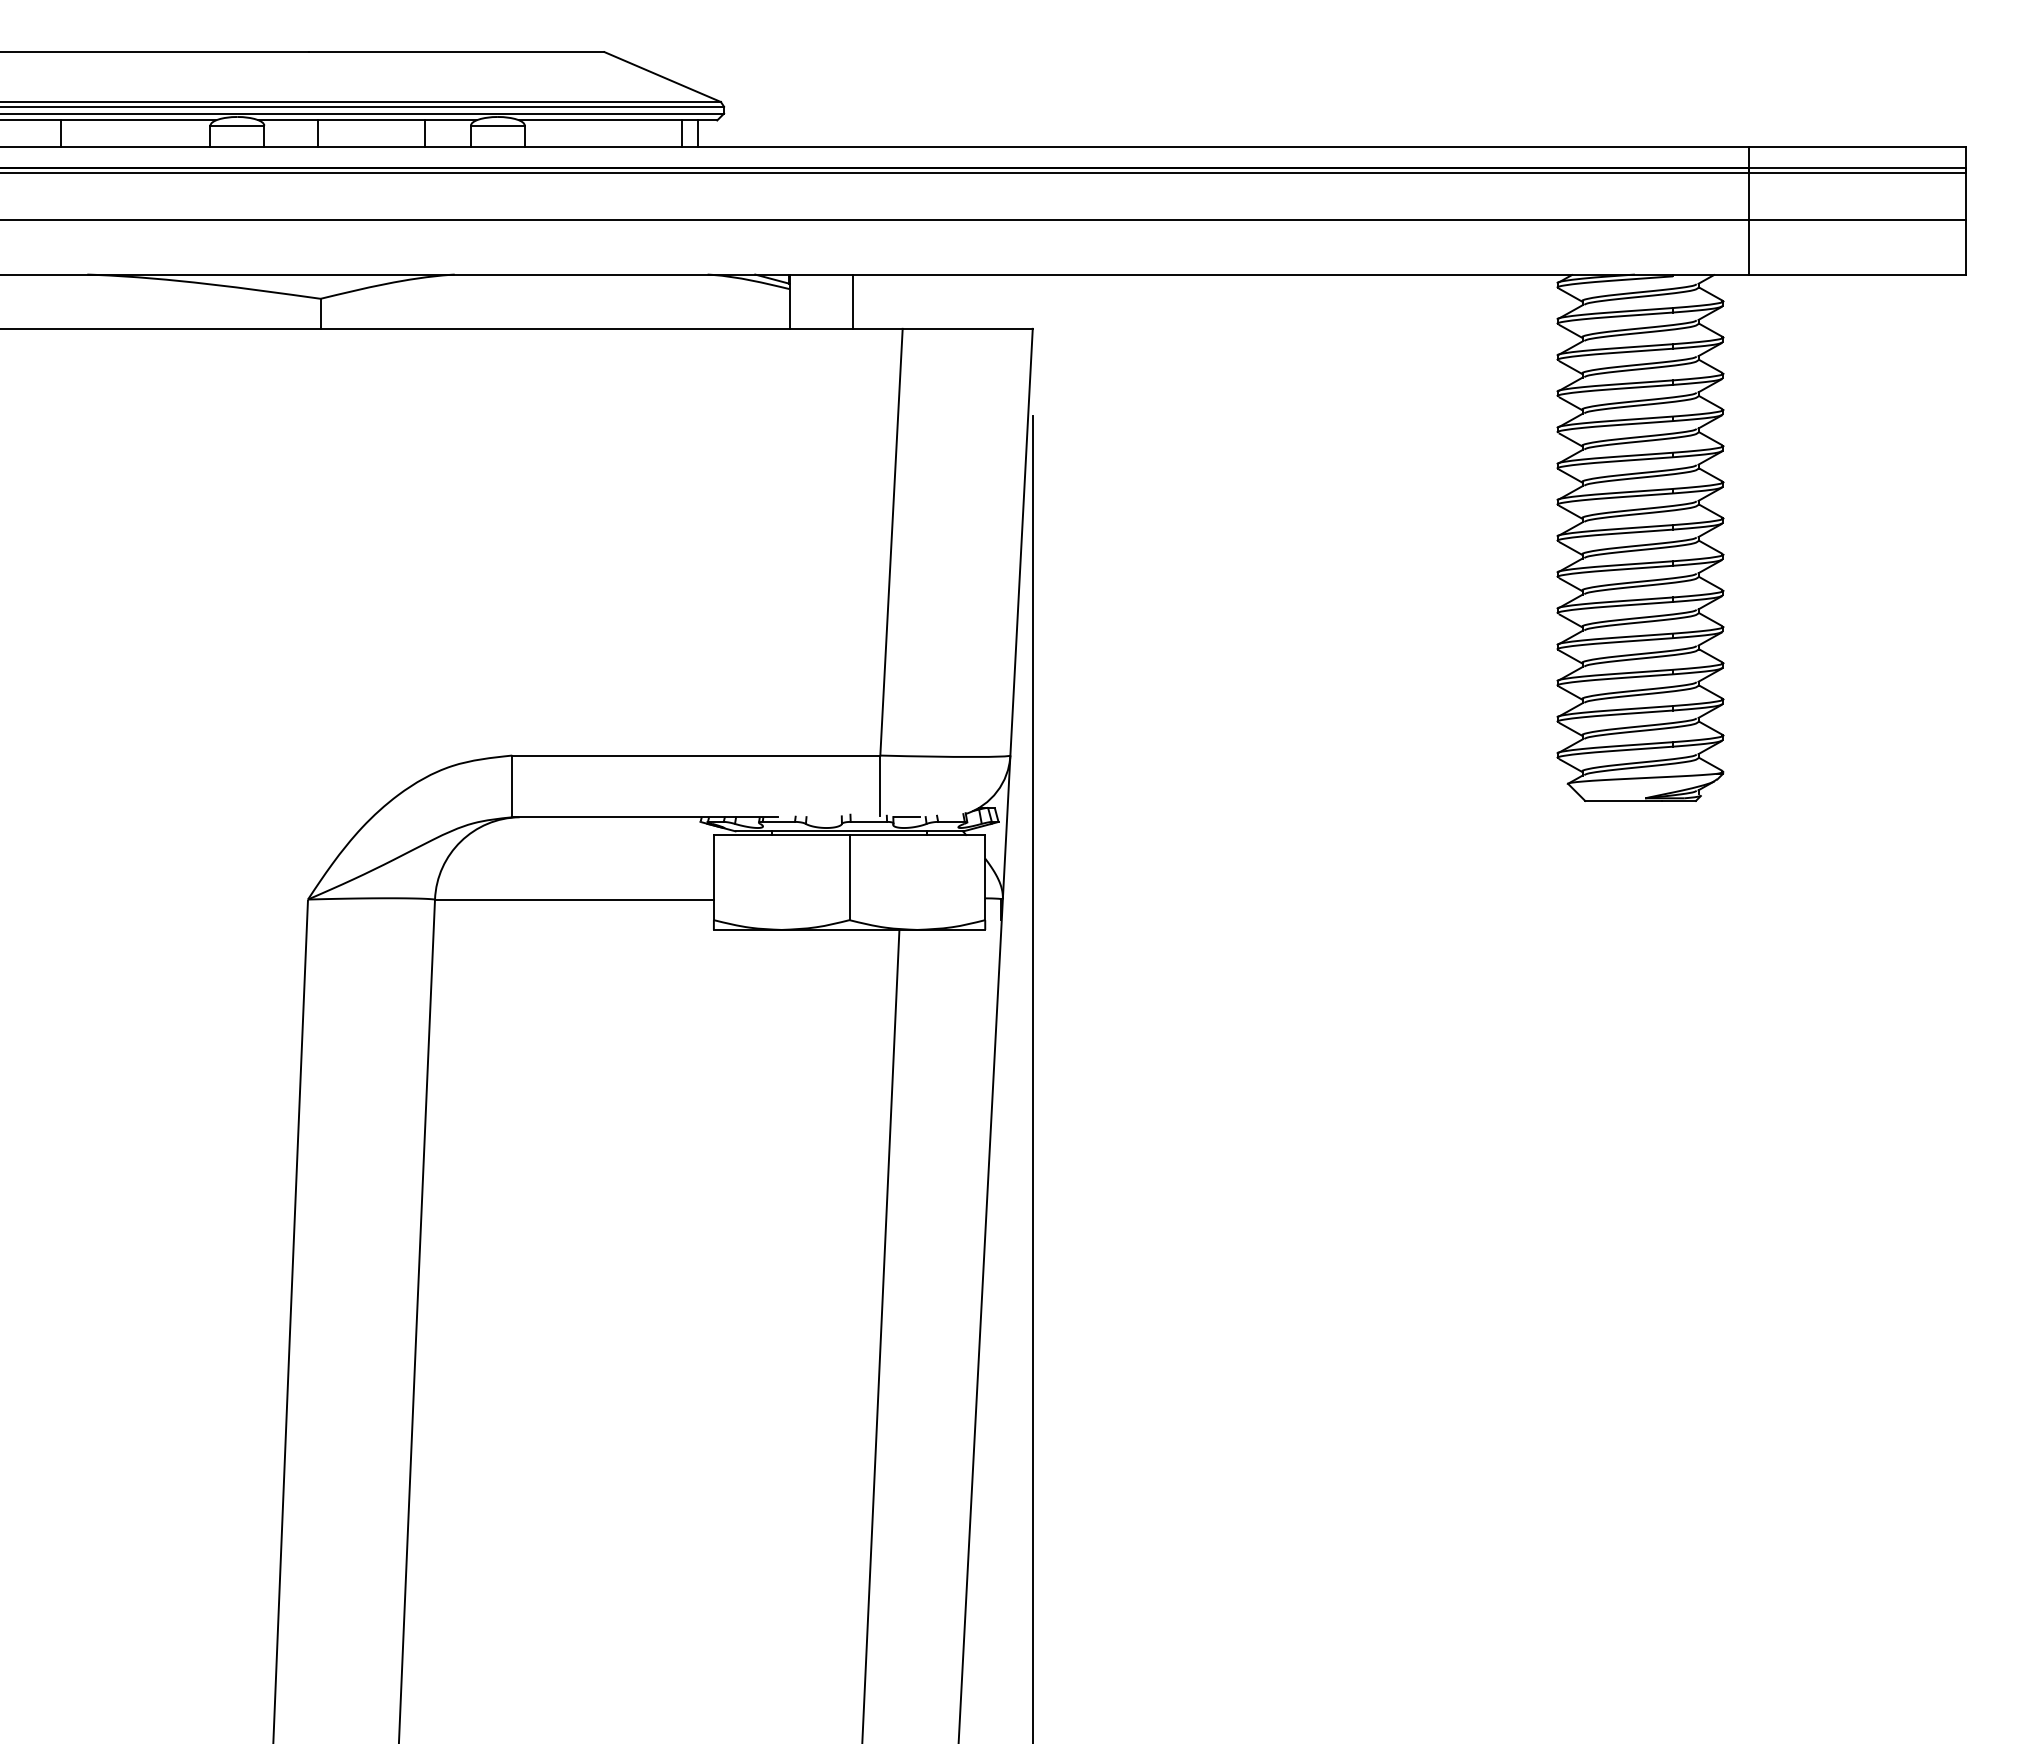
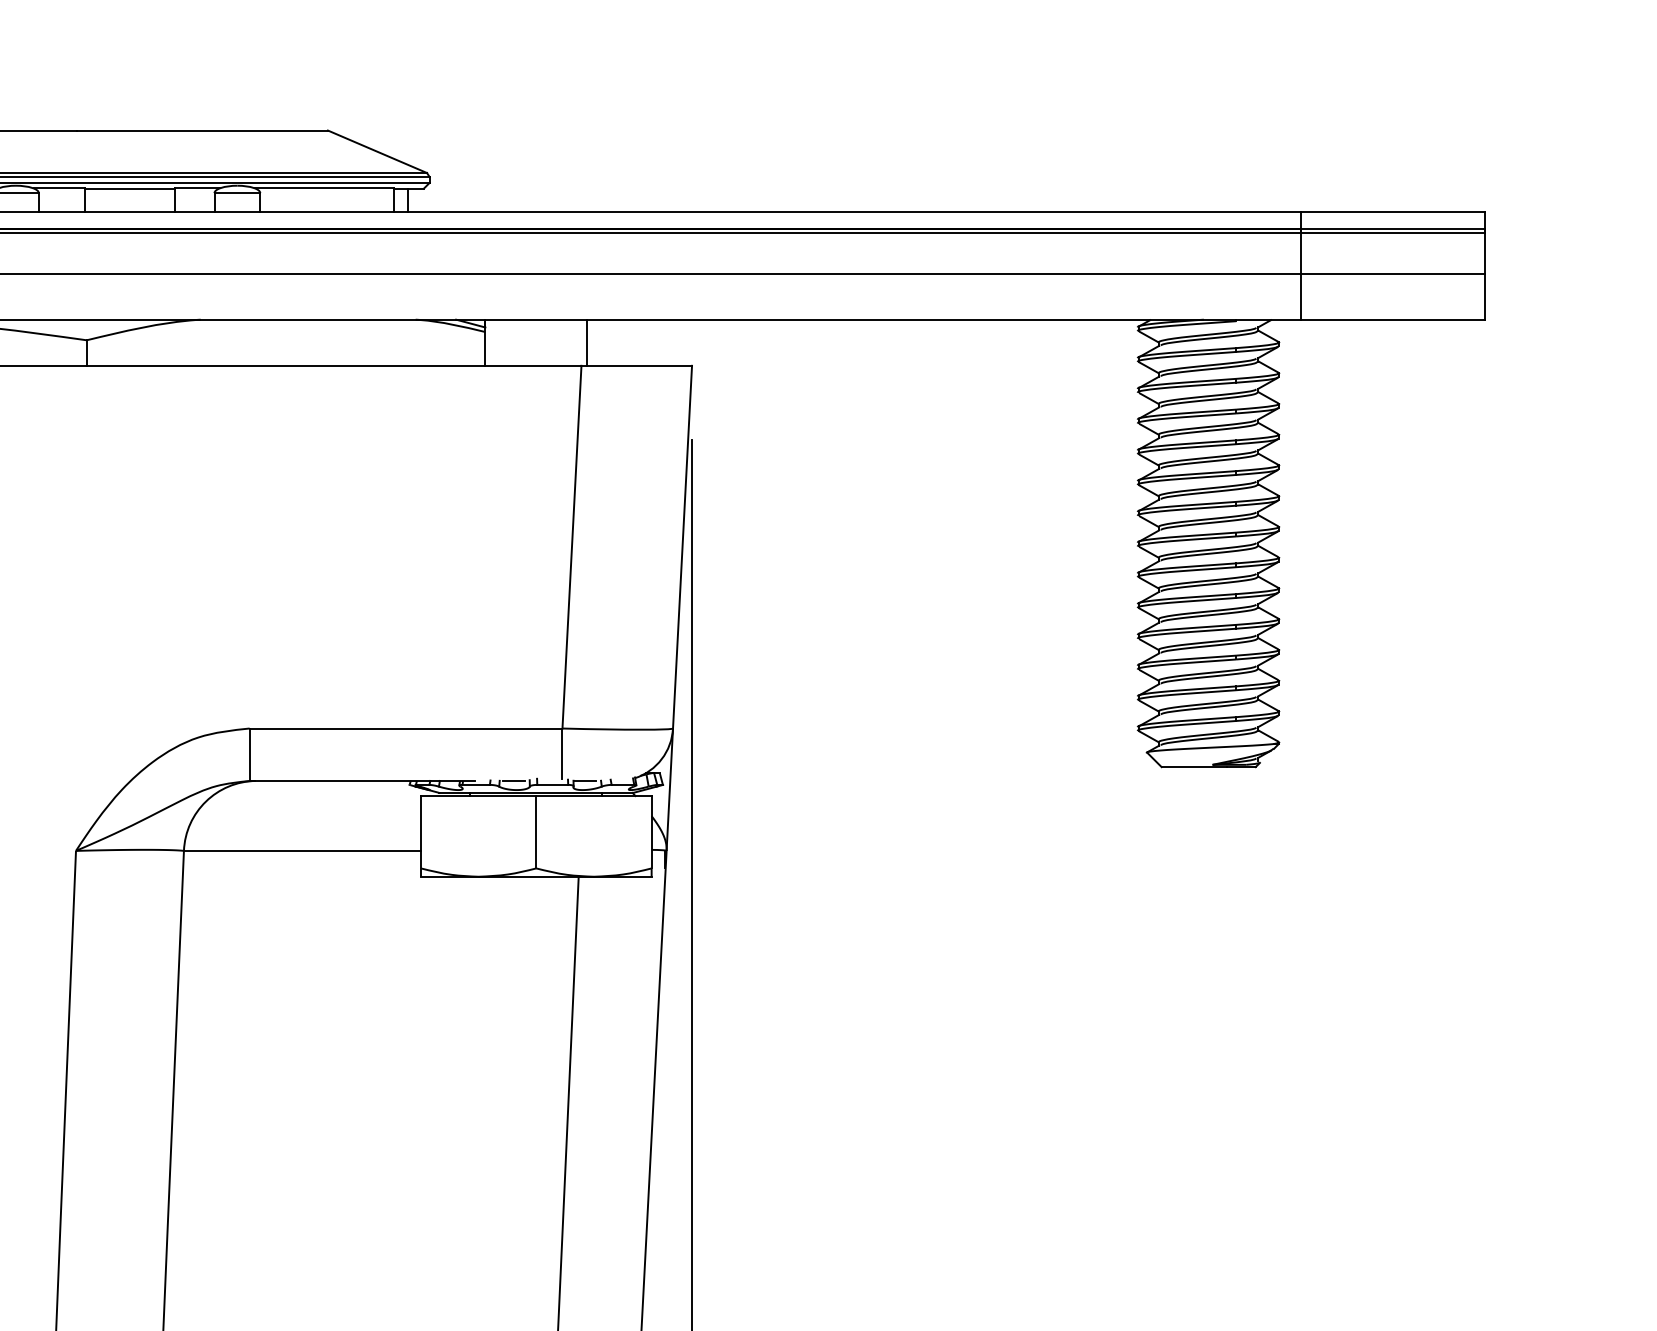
line: (853, 301) -> (587, 342), moved
line: (822, 817) -> (513, 781), added

